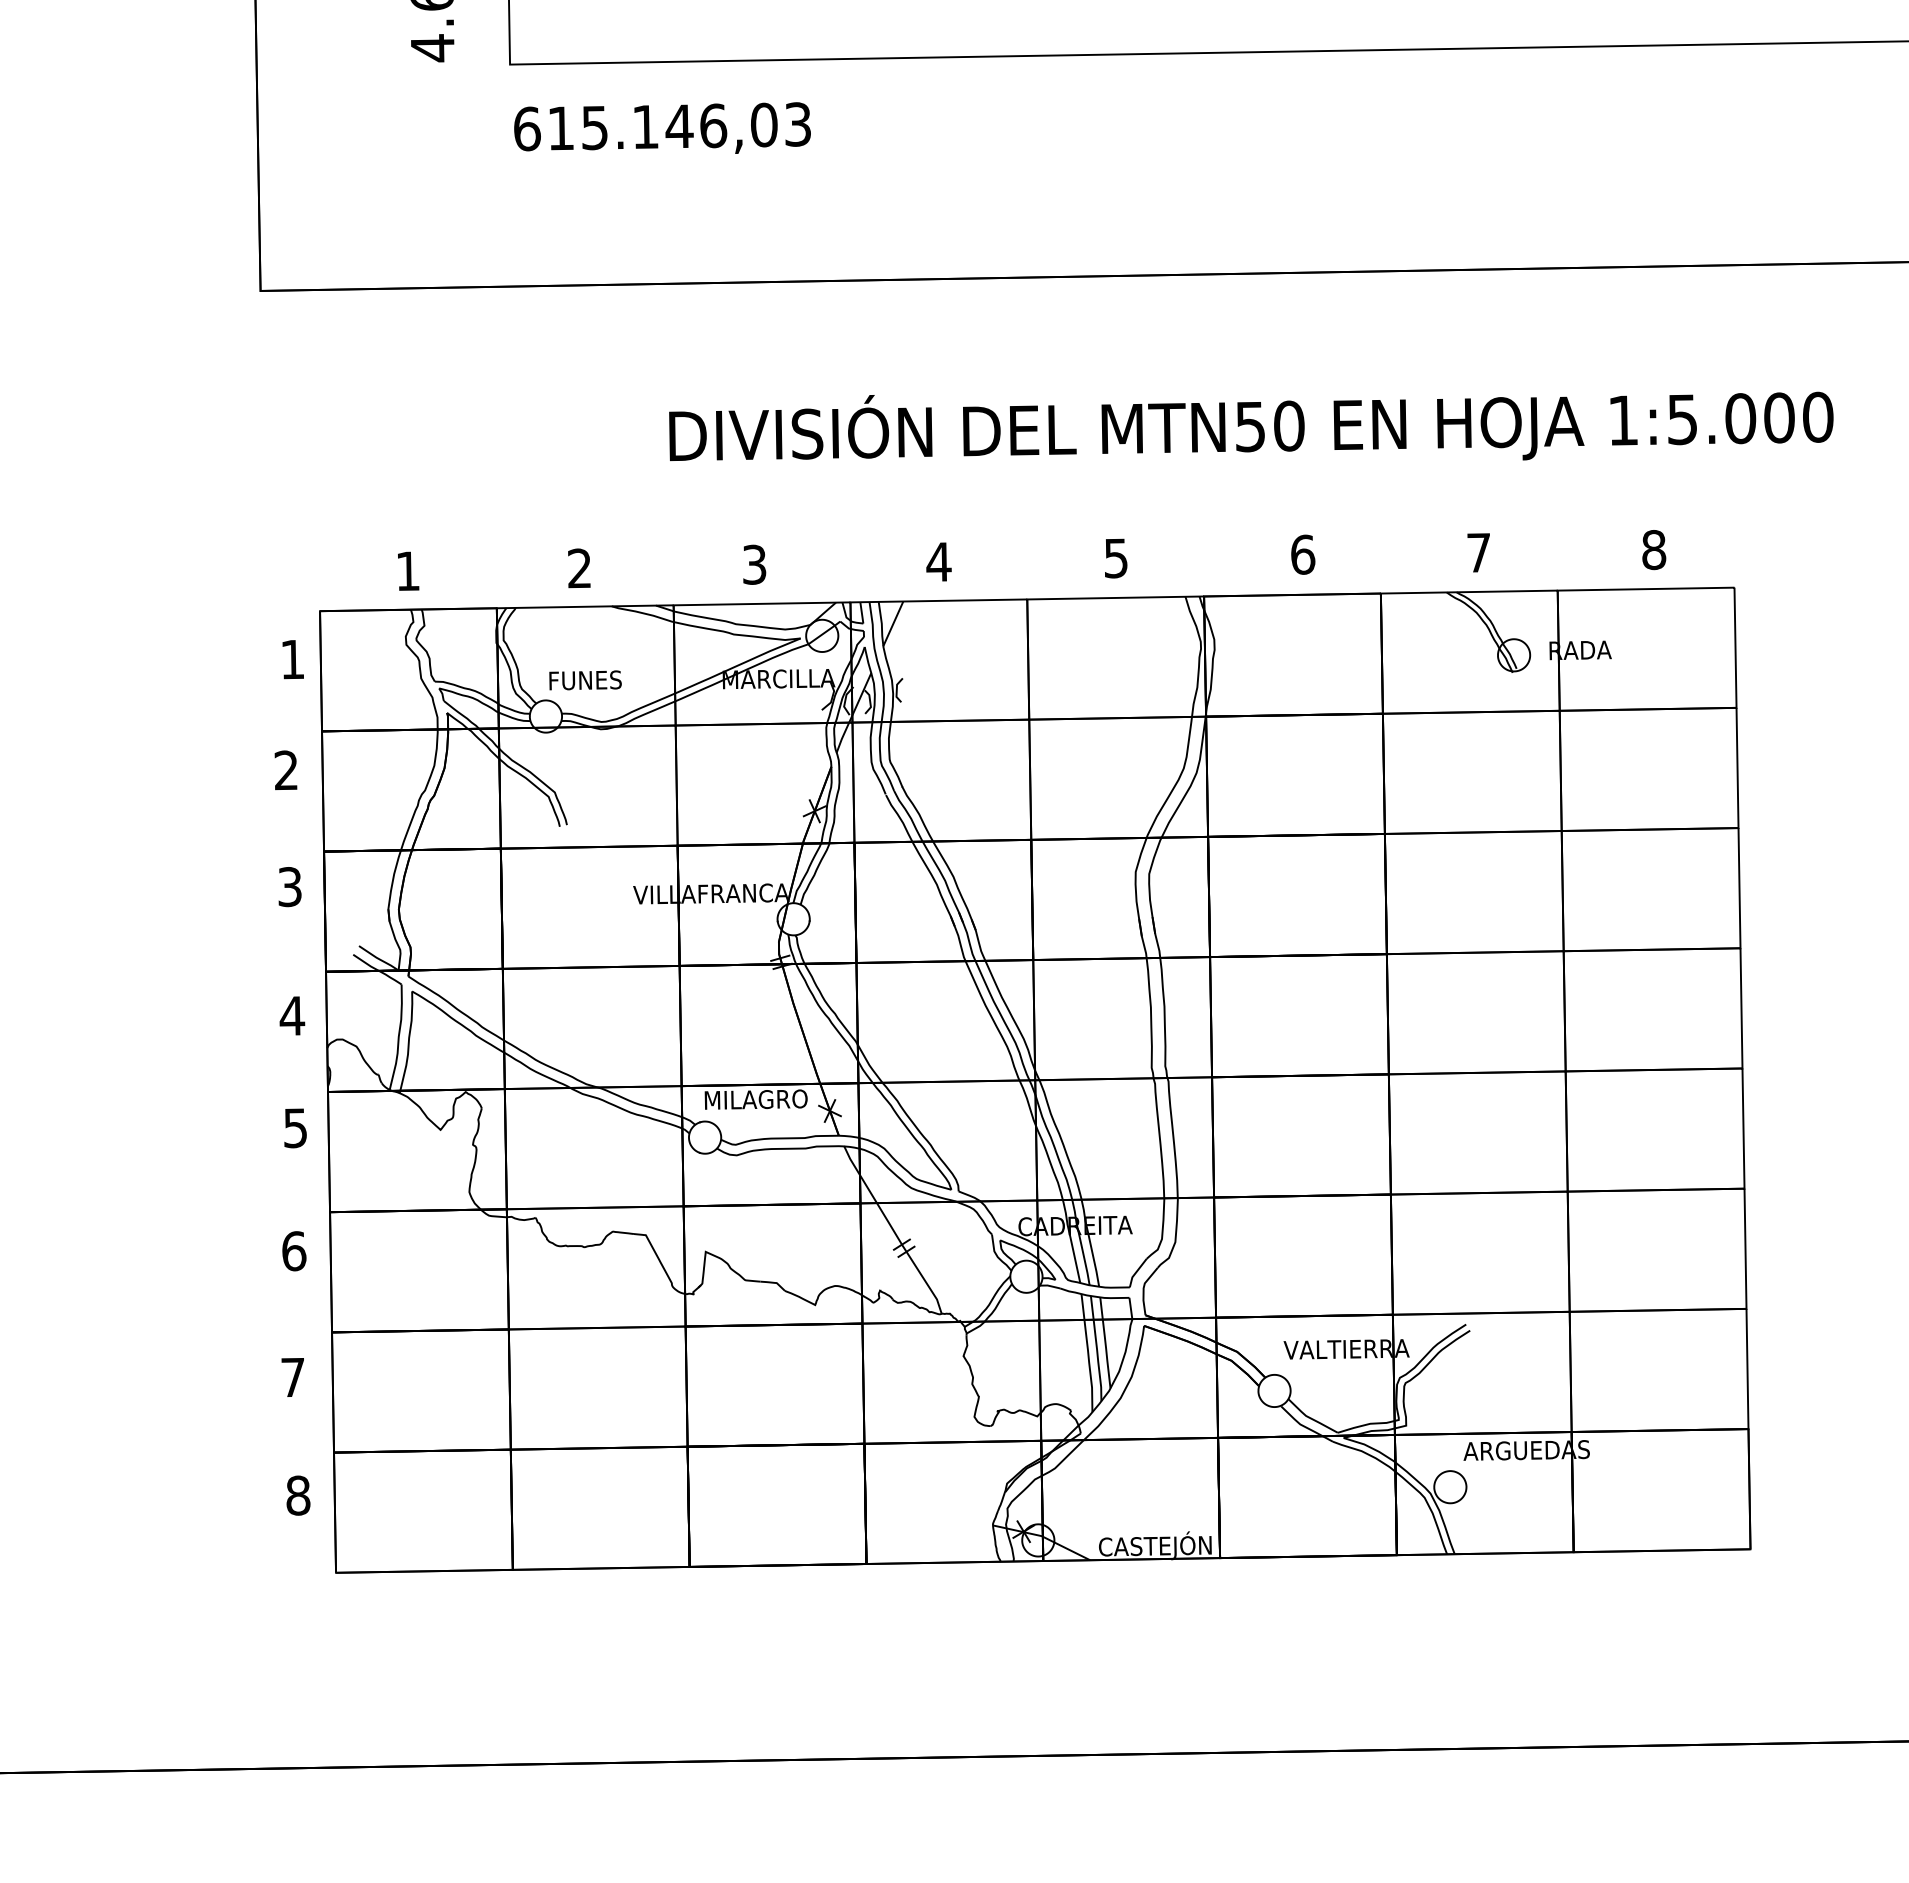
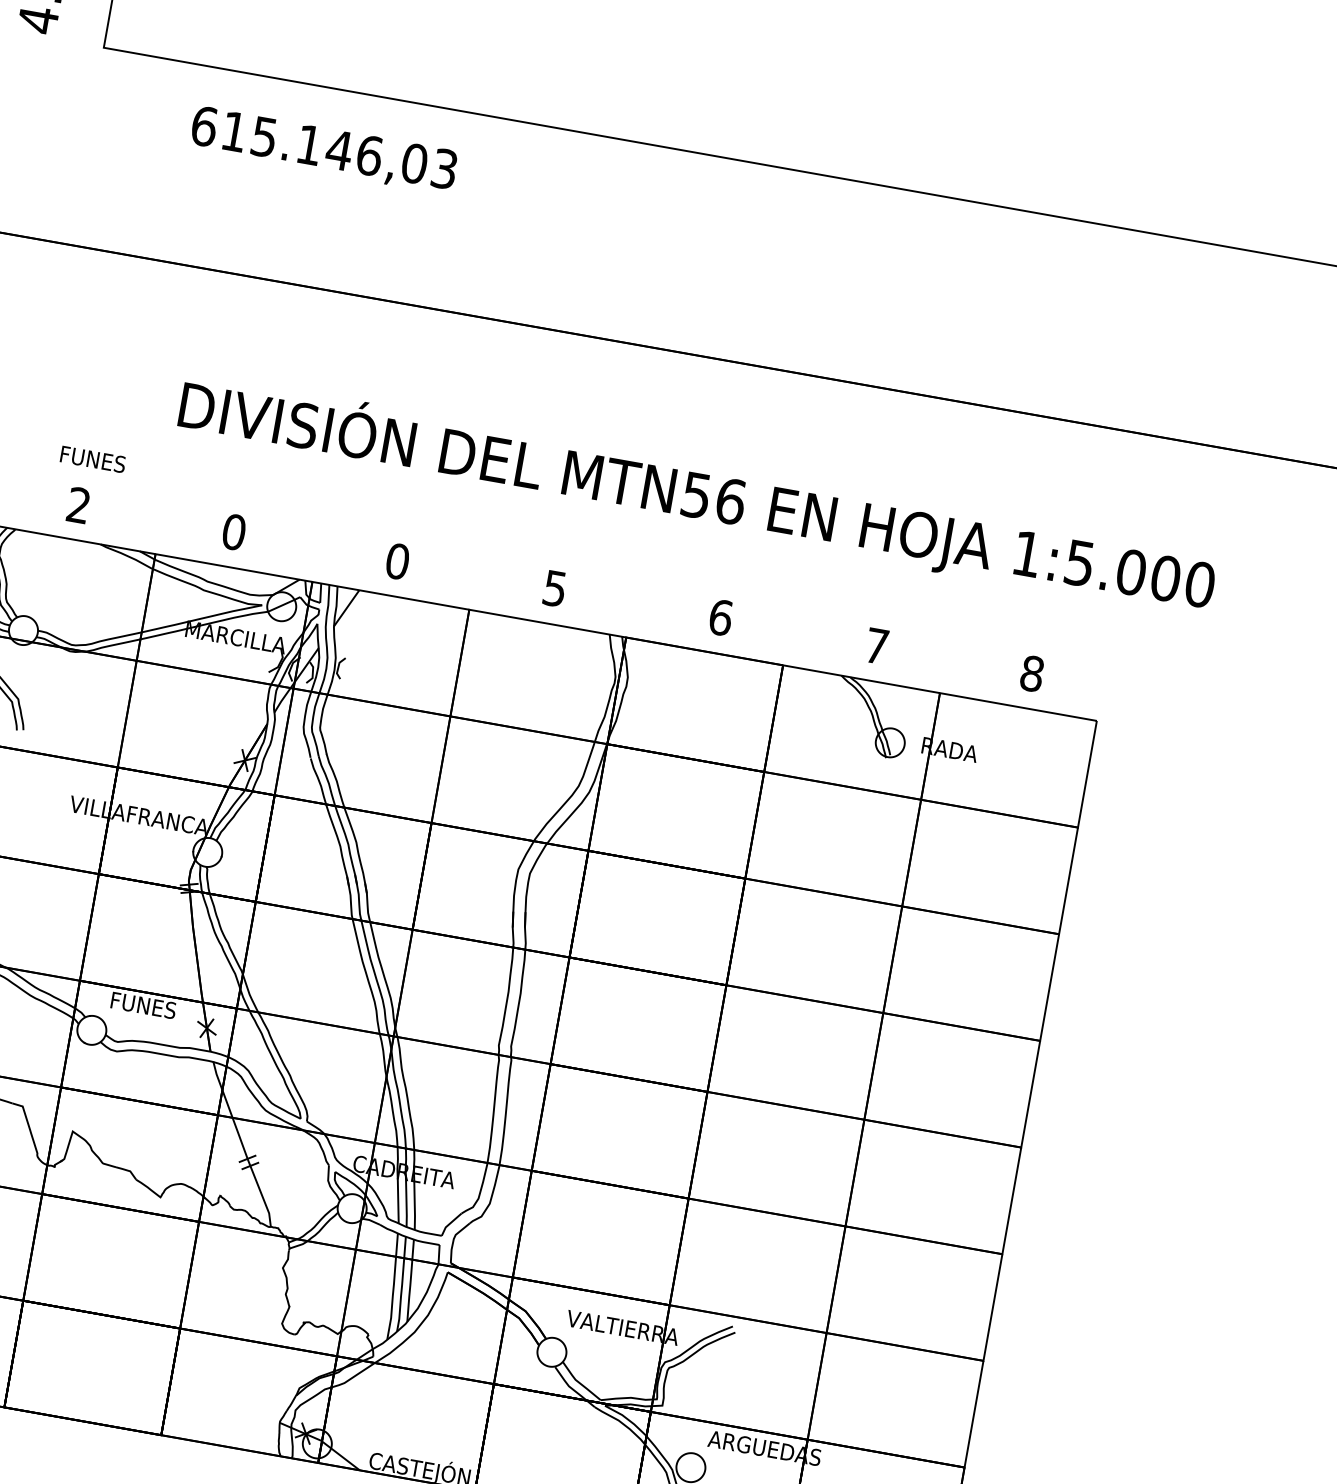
text: (662, 127) -> (324, 148), moved
text: (1289, 425) -> (731, 500), MTN50 -> MTN56
text: (938, 562) -> (397, 561), 4 -> 0
text: (754, 564) -> (234, 531), 3 -> 0
text: (585, 680) -> (93, 459), moved
text: (755, 1099) -> (143, 1005), MILAGRO -> FUNES

